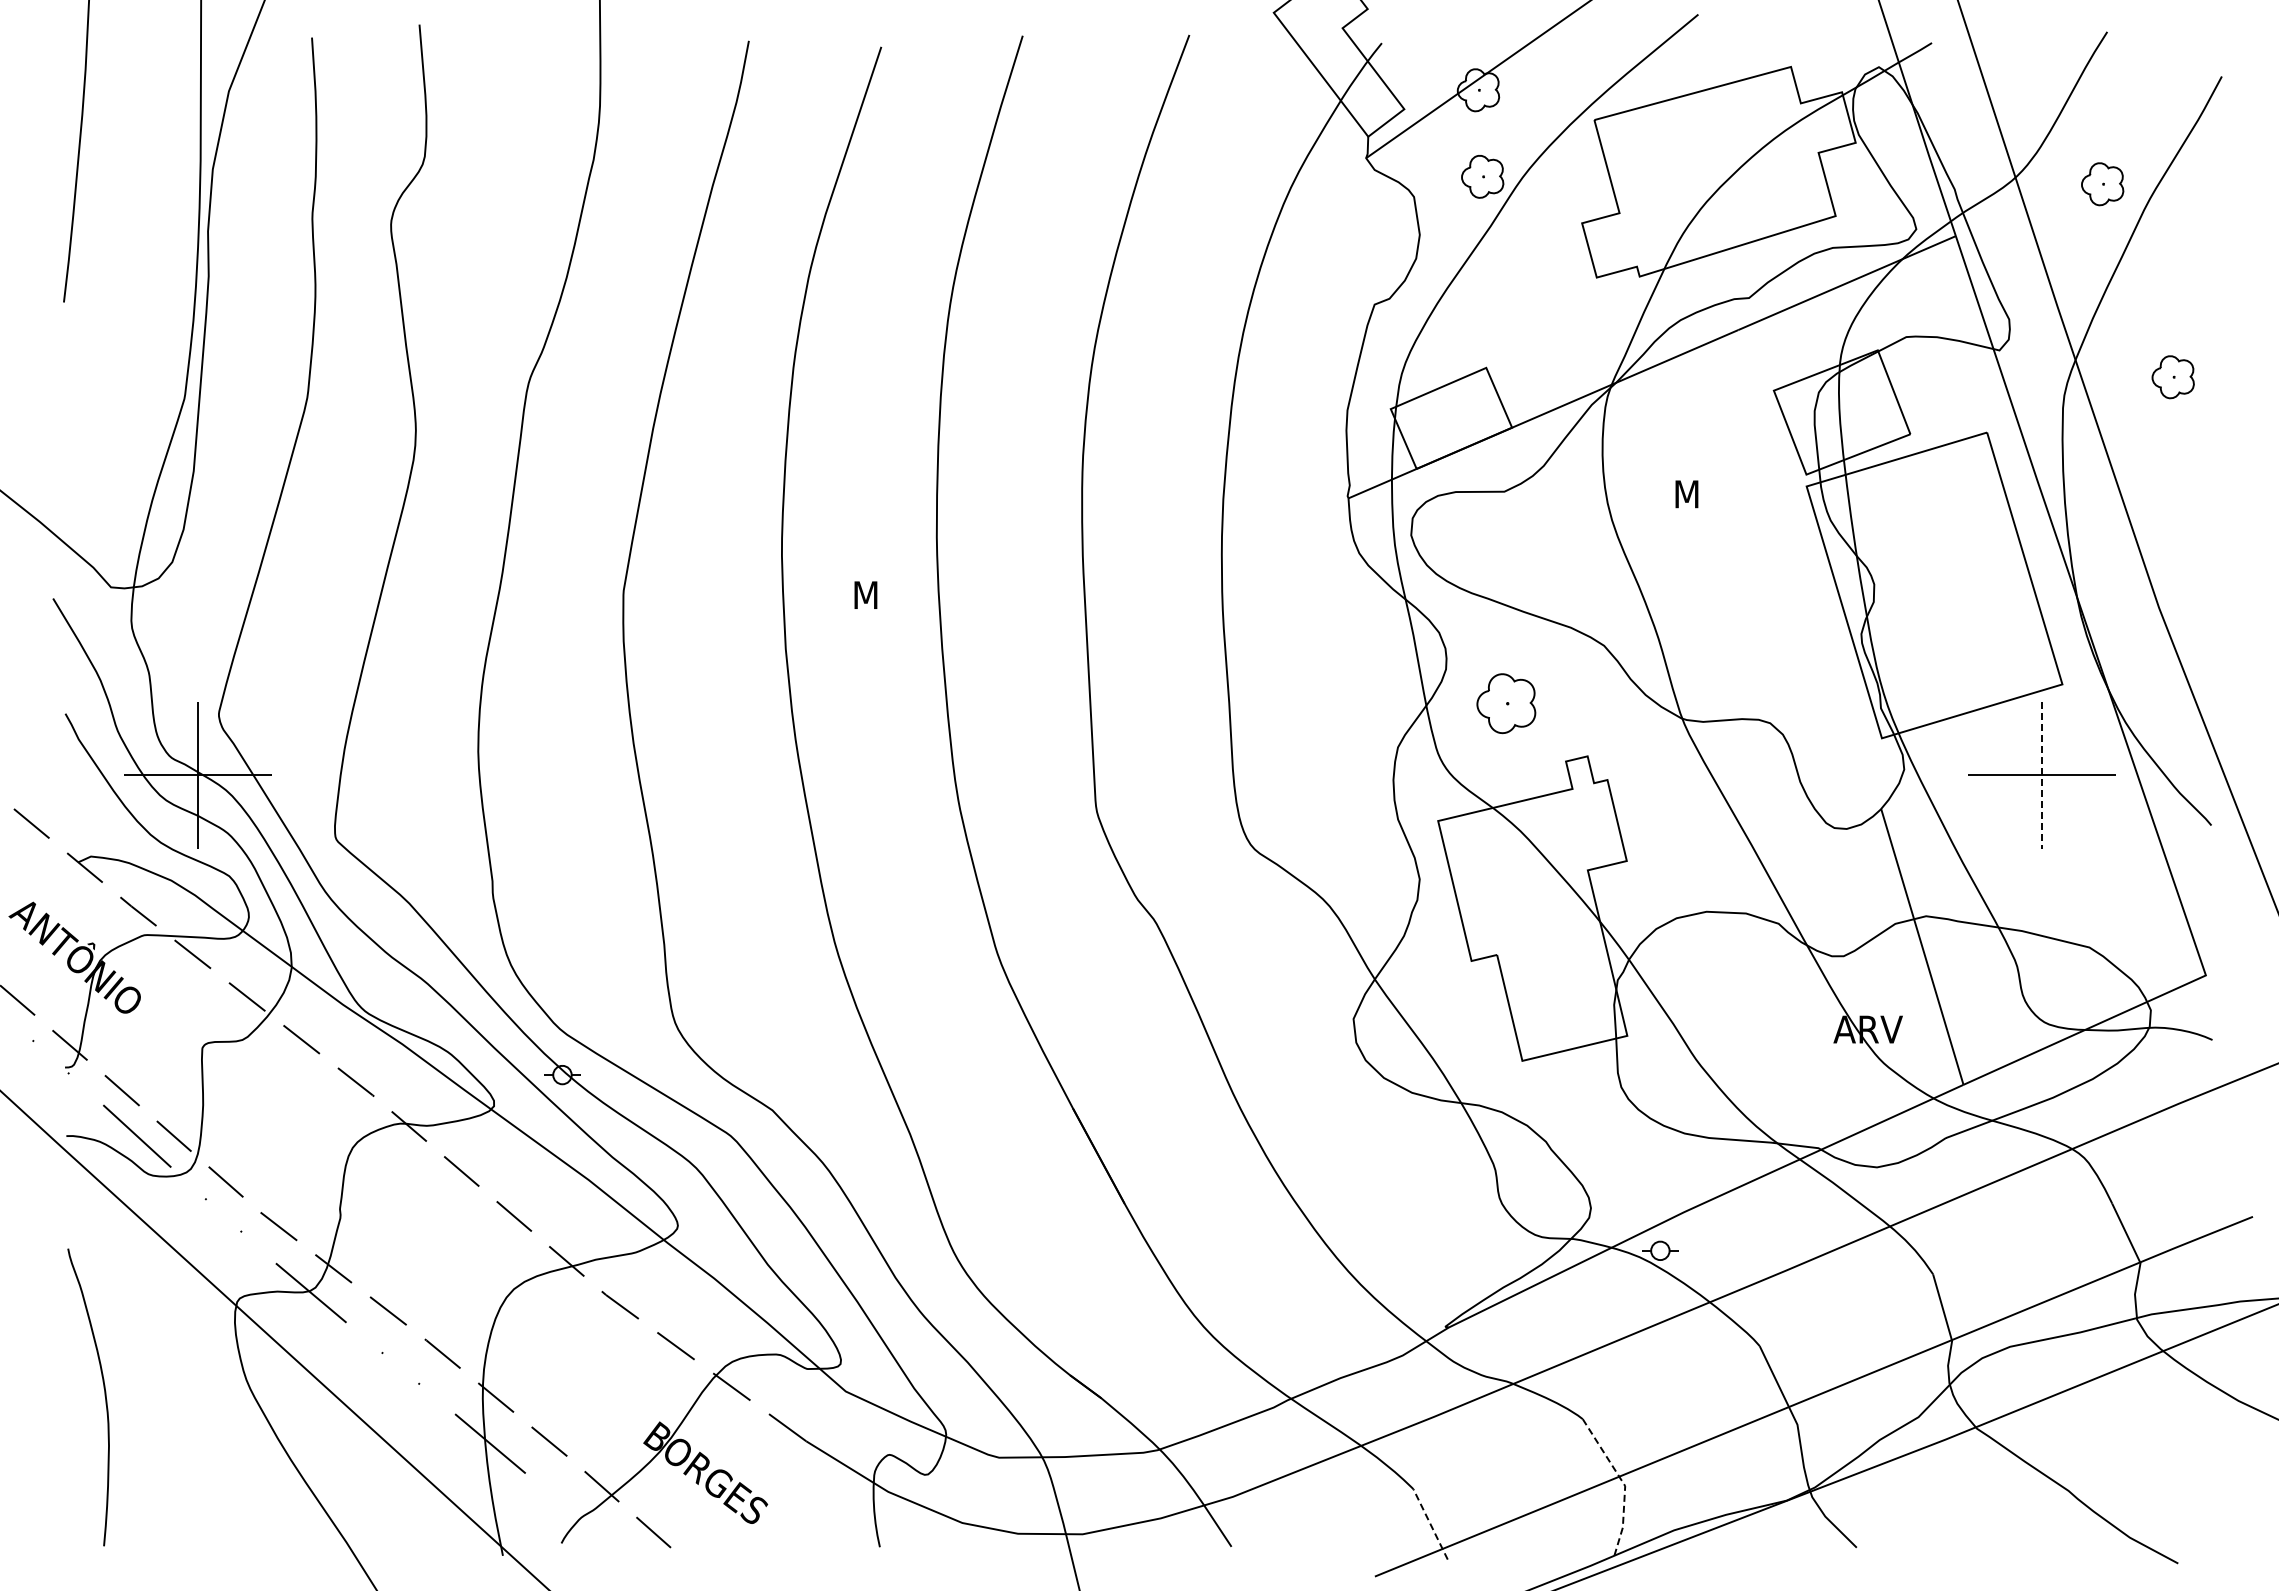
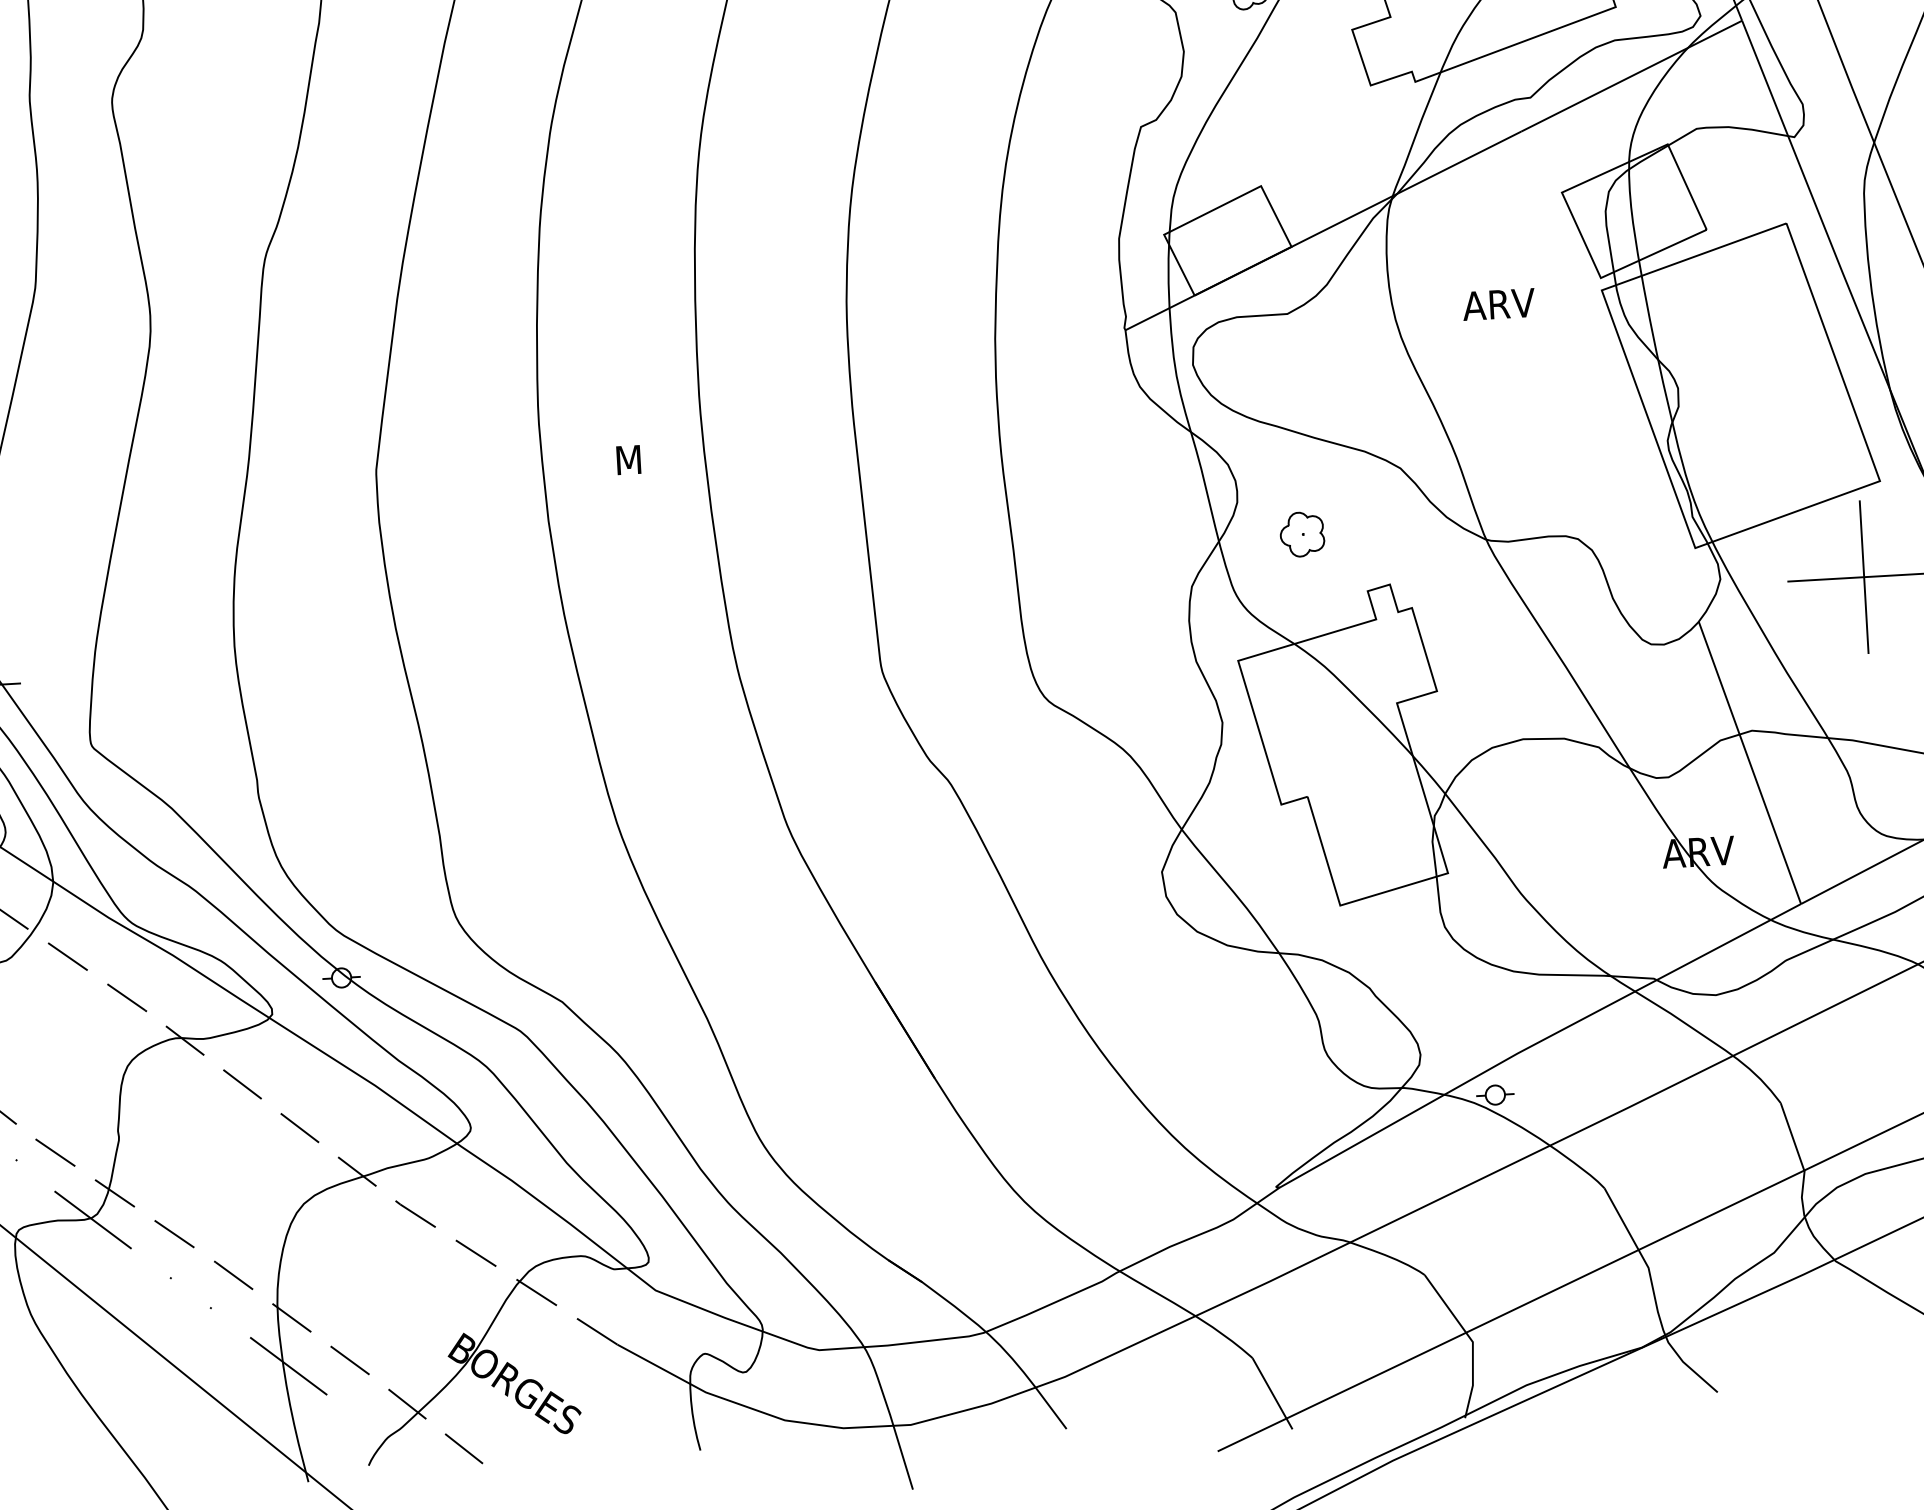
text: (1707, 494) -> (1499, 304), M -> ARV
part: (1506, 703) -> (1302, 534), size x0.71
line: (2041, 775) -> (1863, 577), dashed -> solid
line: (1624, 1485) -> (1472, 1341), dashed -> solid
line: (1430, 1523) -> (1272, 1392), dashed -> solid

